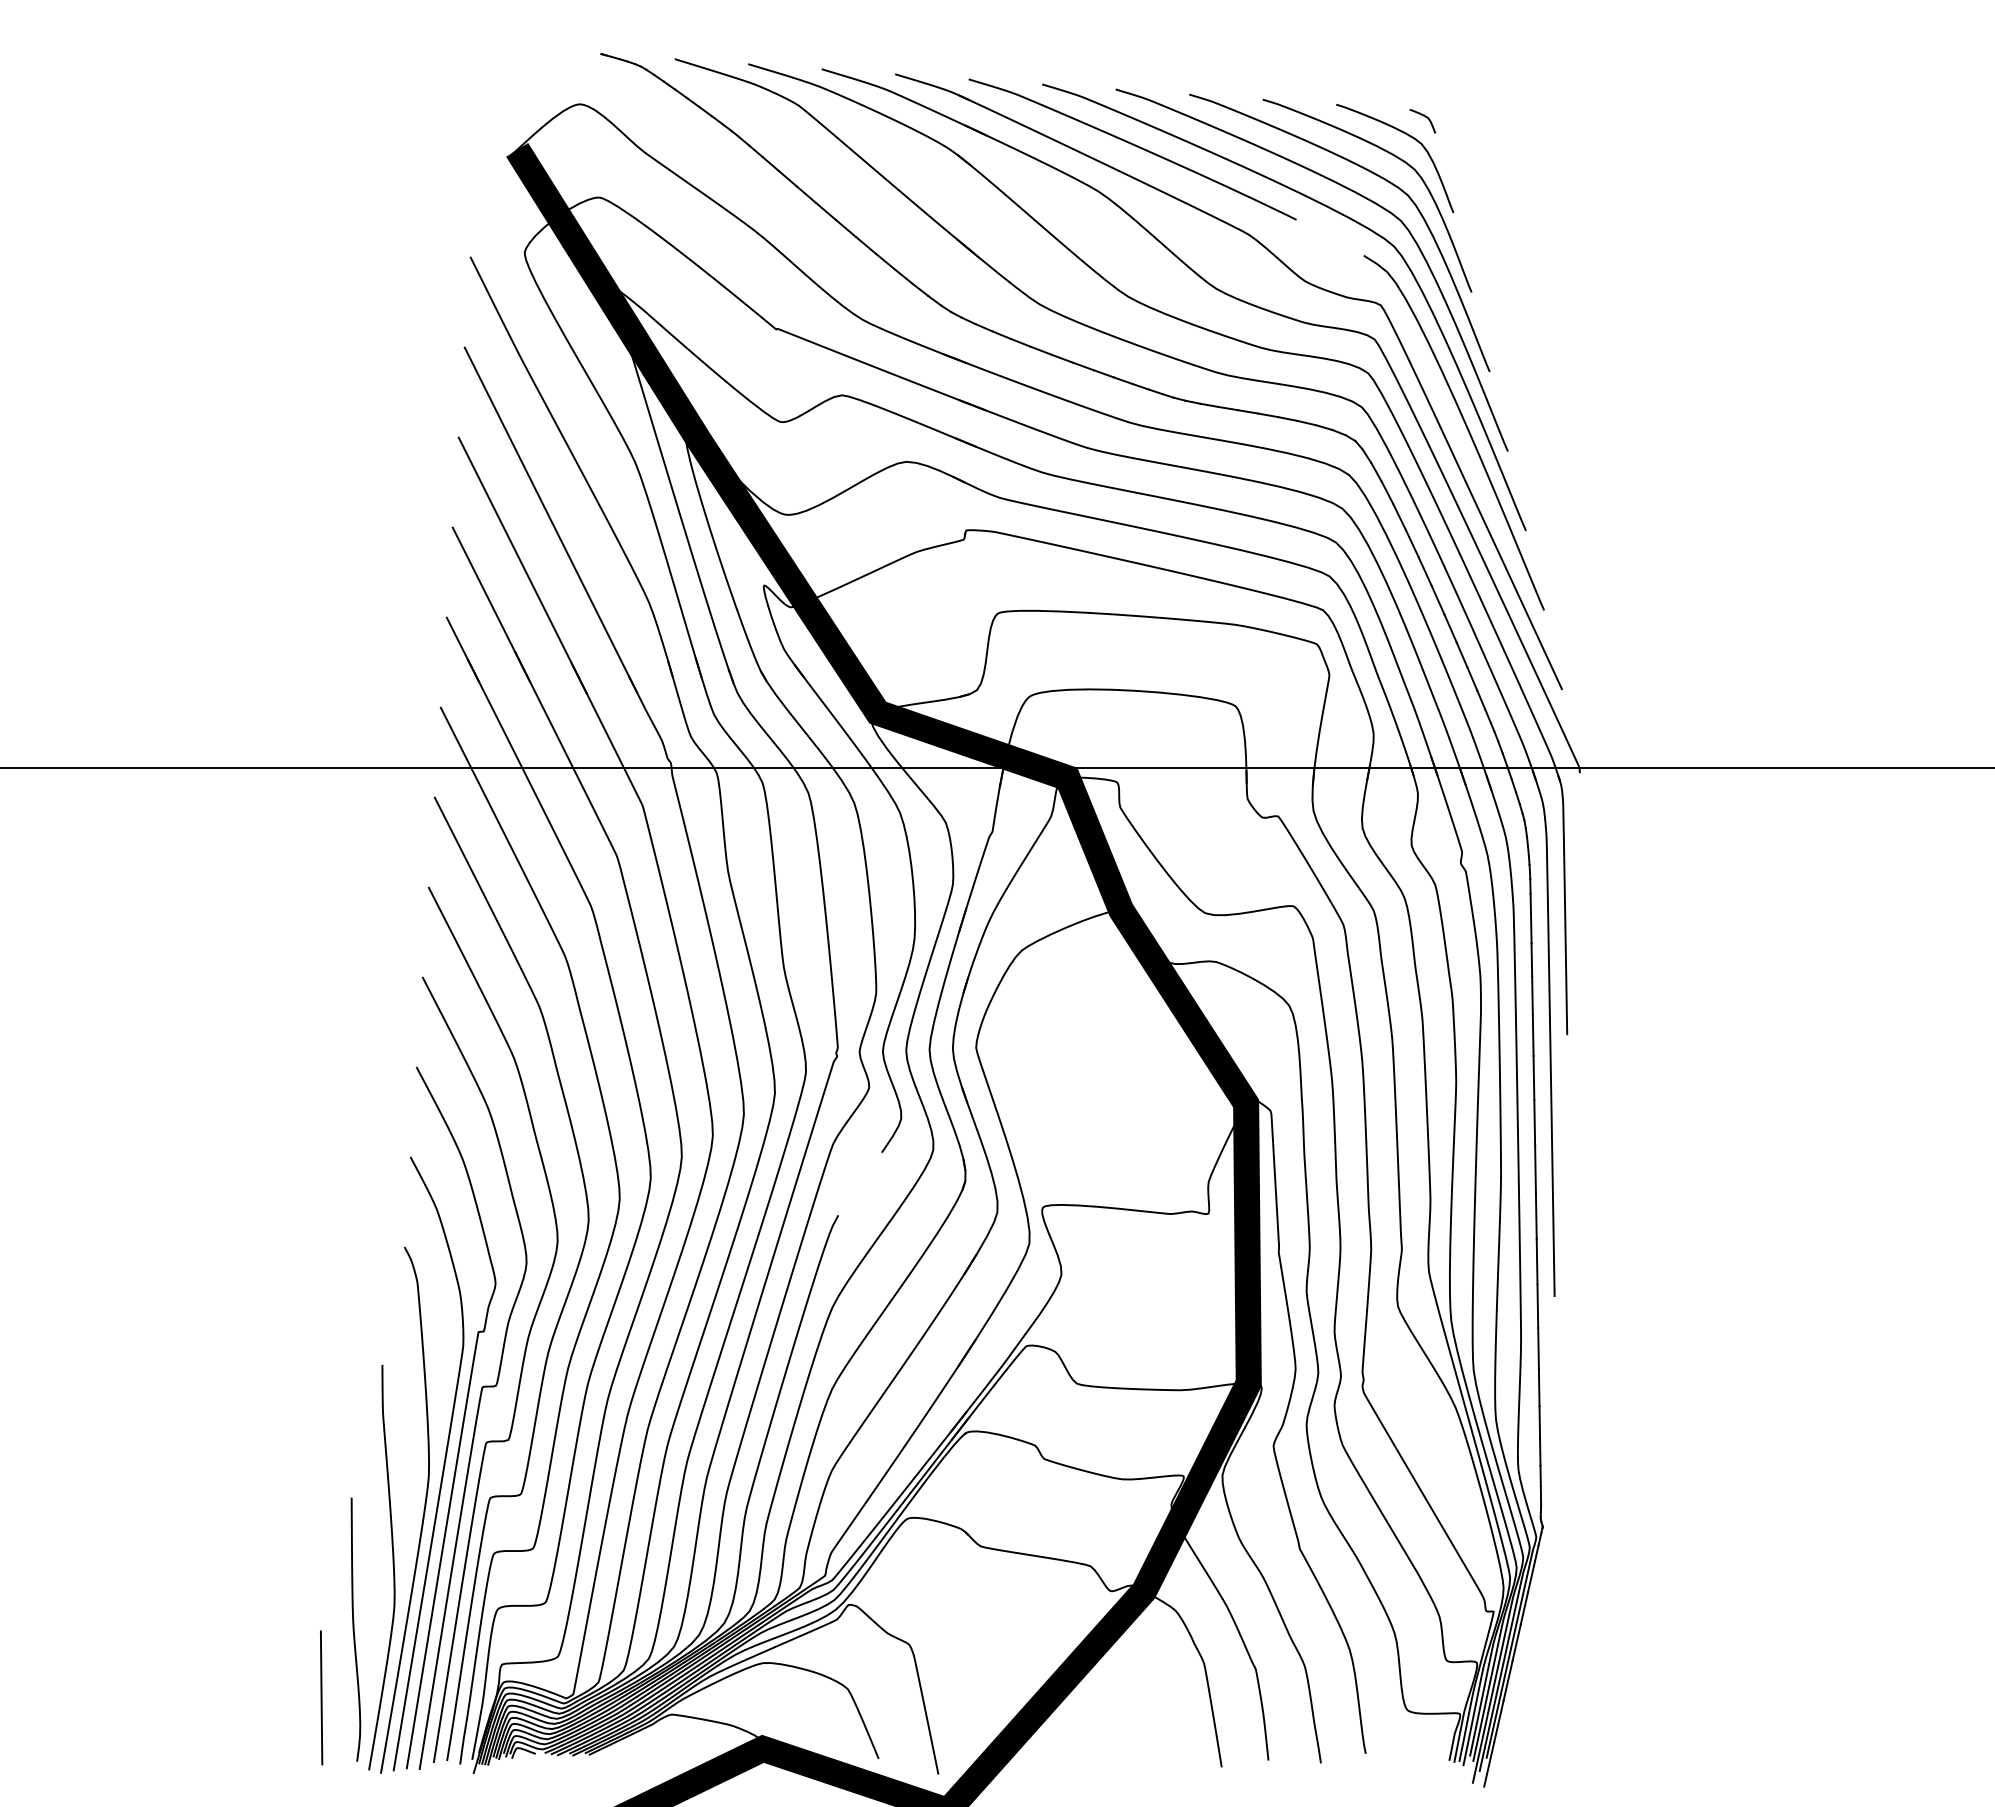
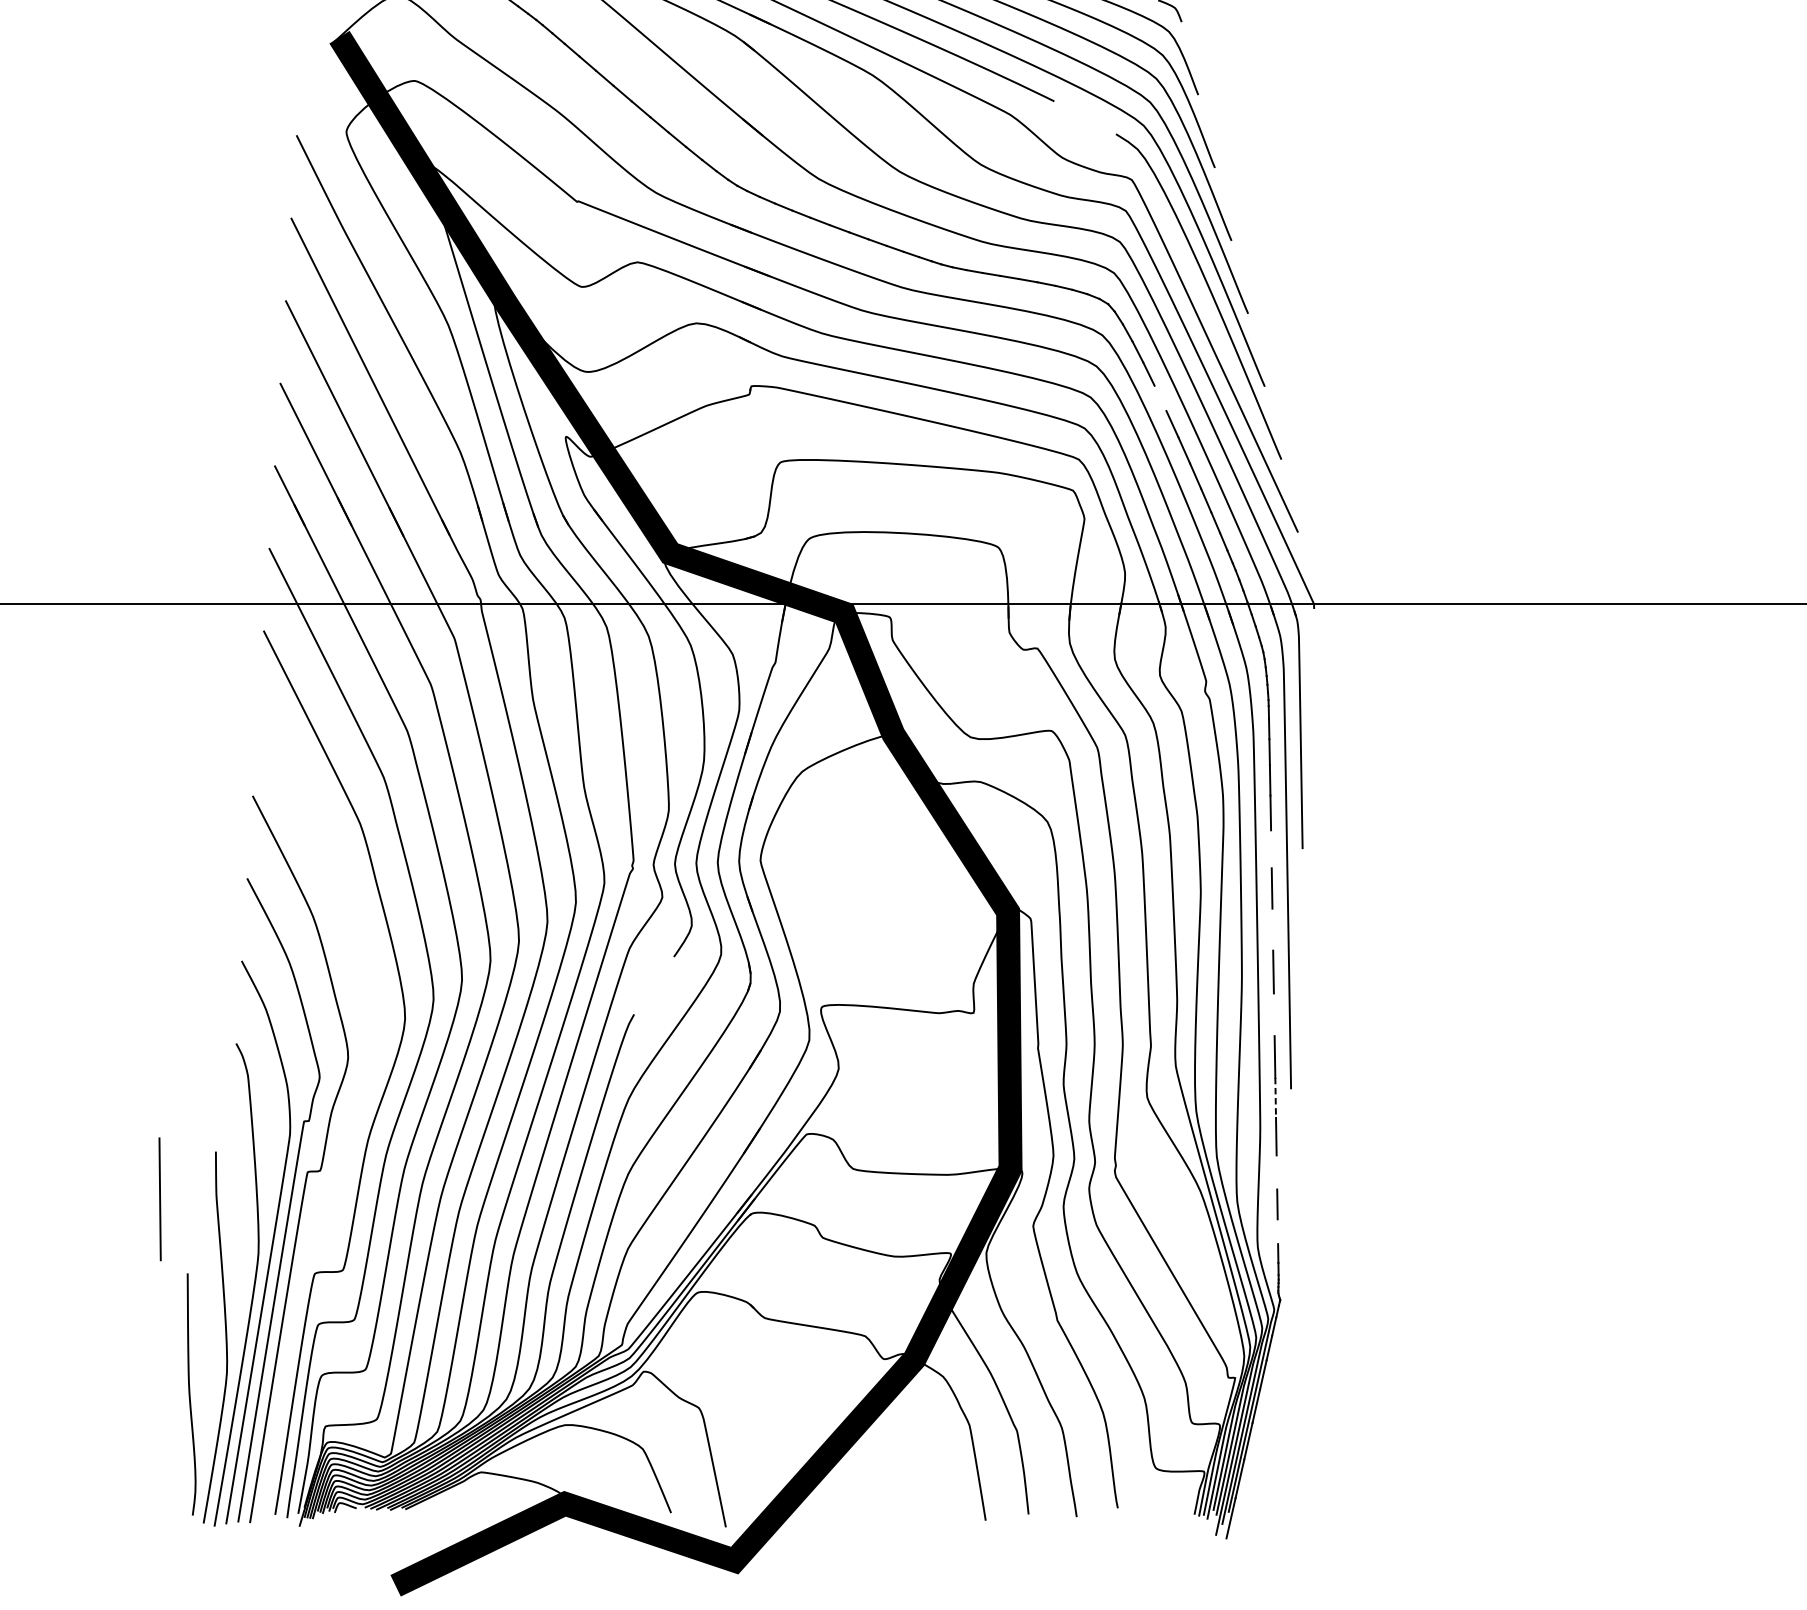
line: (1411, 543) -> (1159, 398), removed
line: (1532, 1034) -> (1270, 848), removed
line: (1534, 1122) -> (1272, 929), removed
line: (1535, 1215) -> (1273, 1014), removed
line: (1537, 1306) -> (1275, 1098), solid -> dashed
curve: (527, 1336) -> (348, 1125), removed
line: (1538, 1387) -> (1276, 1172), removed
line: (1540, 1451) -> (1278, 1231), removed
line: (321, 1697) -> (160, 1198), moved

